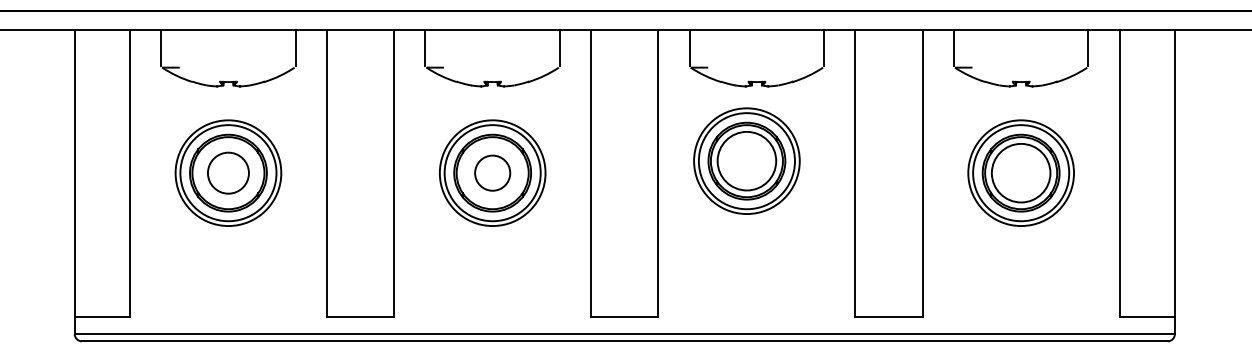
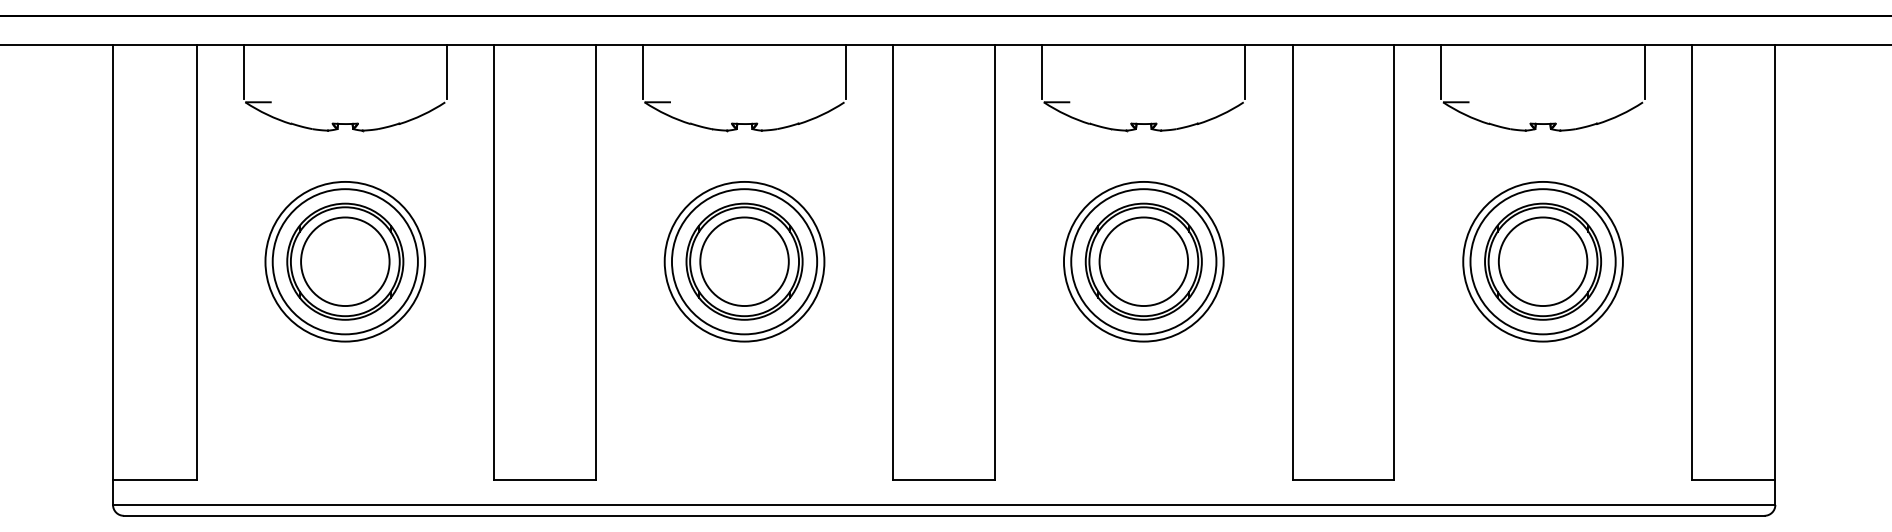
part: (746, 160) -> (1143, 260), moved
circle: (228, 172) -> (345, 260), size x1.43
circle: (492, 172) -> (744, 260), size x1.67

